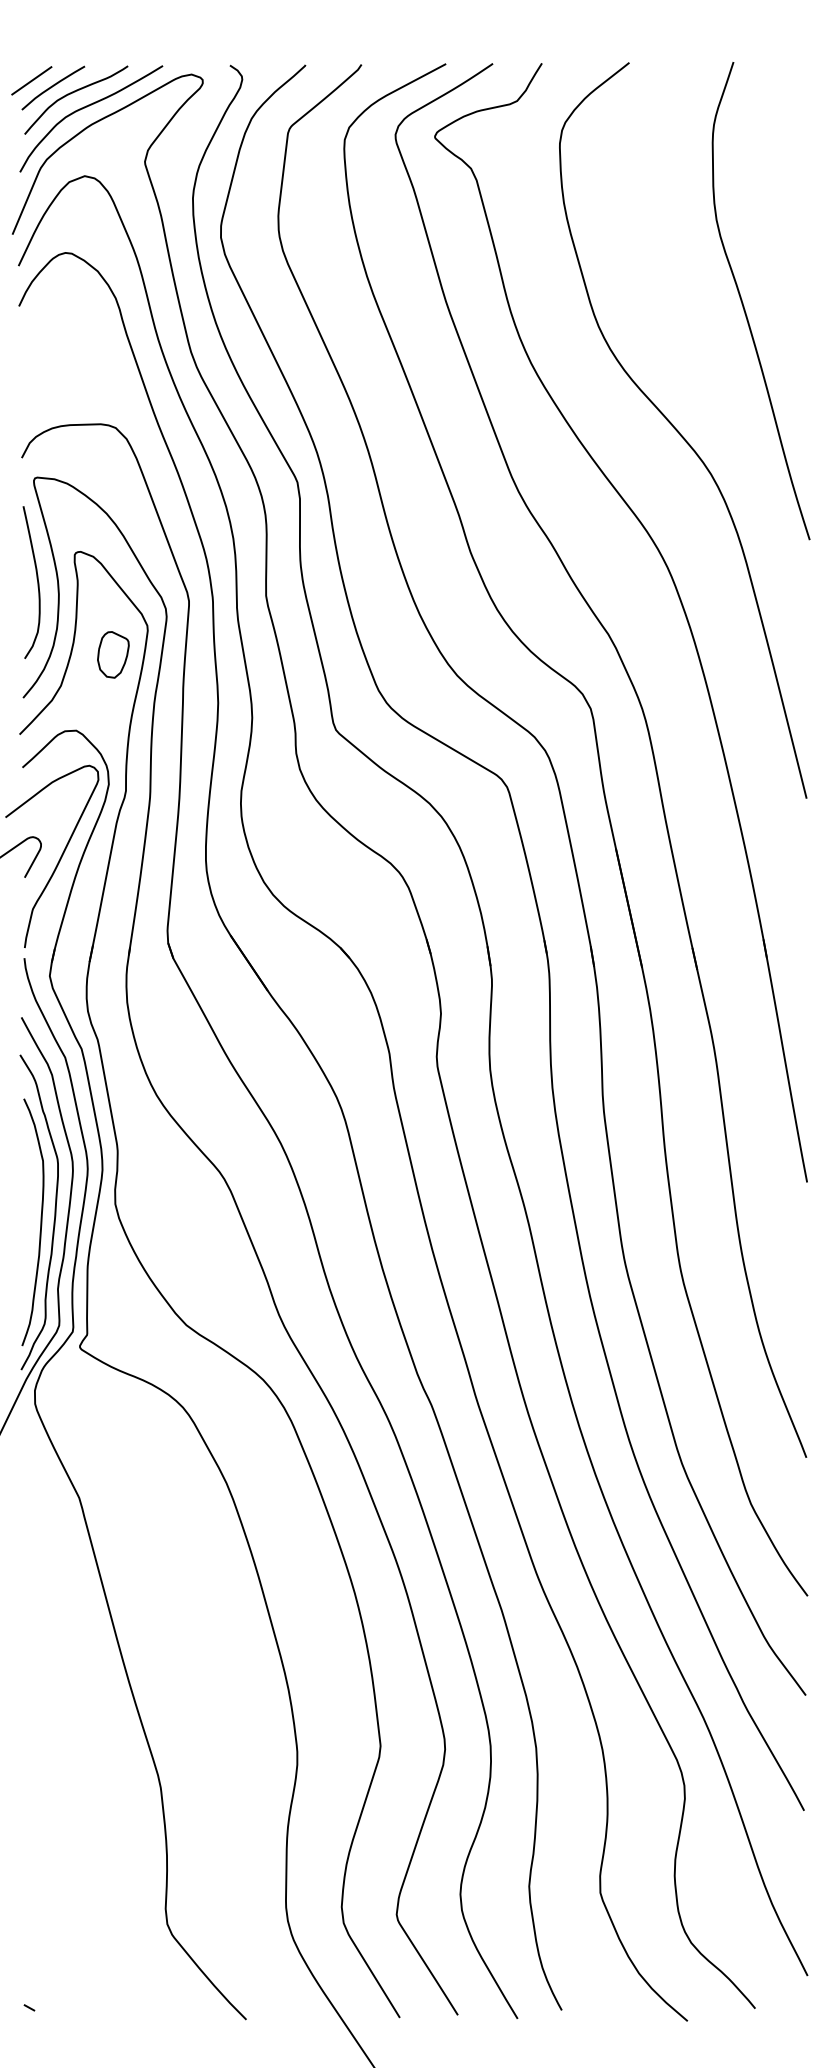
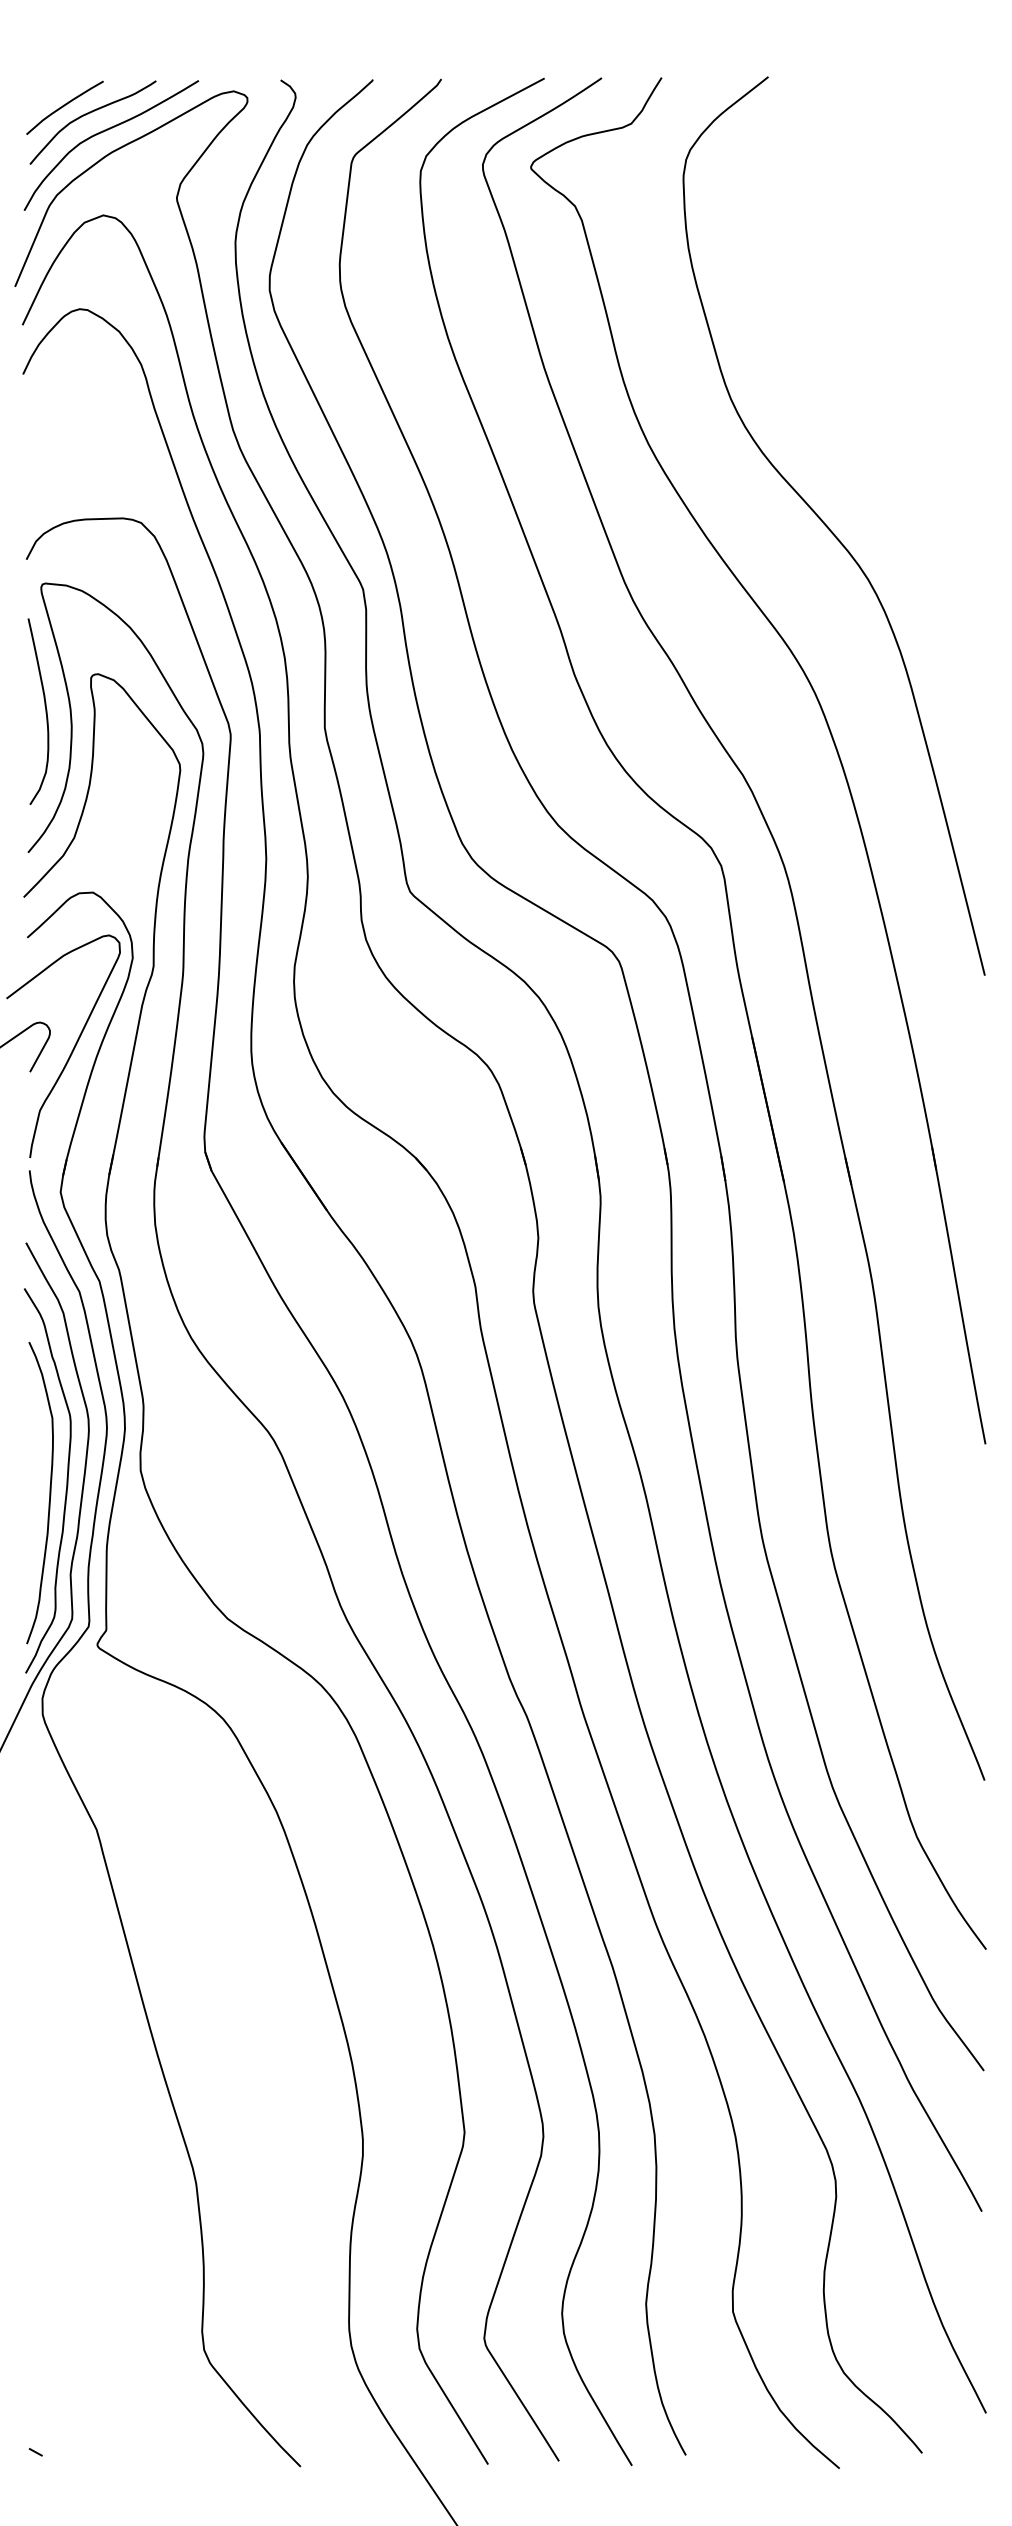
line: (31, 80) -> (38, 98), removed
curve: (744, 306) -> (908, 374), removed
part: (113, 654) -> (138, 799), removed

